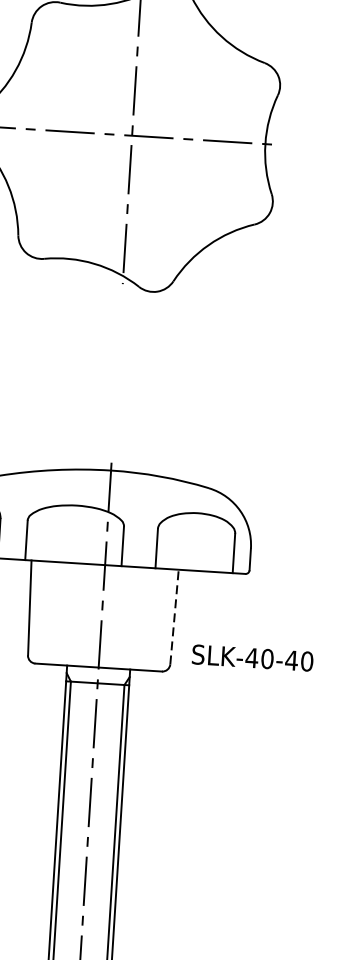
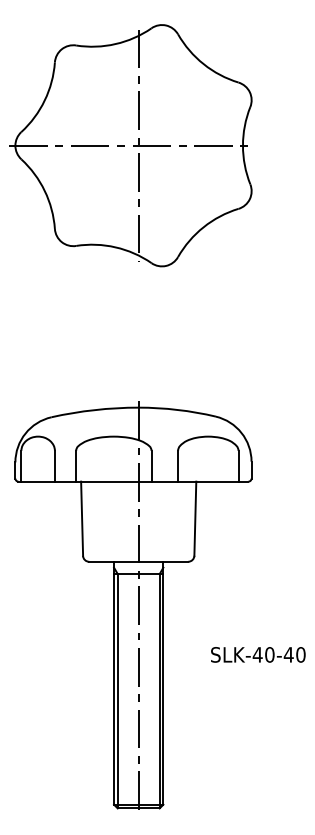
line: (174, 616) -> (195, 518), dashed -> solid
text: (253, 657) -> (258, 654), moved

